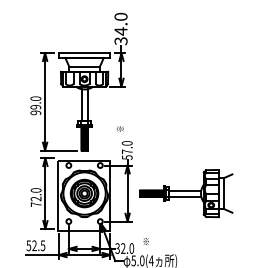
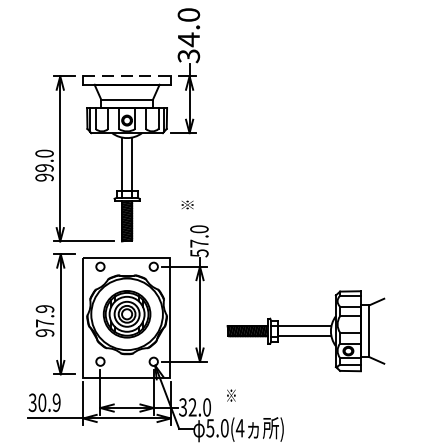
line: (84, 53) -> (126, 77), solid -> dashed
part: (186, 193) -> (306, 331), moved
text: (35, 197) -> (43, 320), 72.0 -> 97.9
text: (35, 245) -> (43, 402), 52.5 -> 30.9

